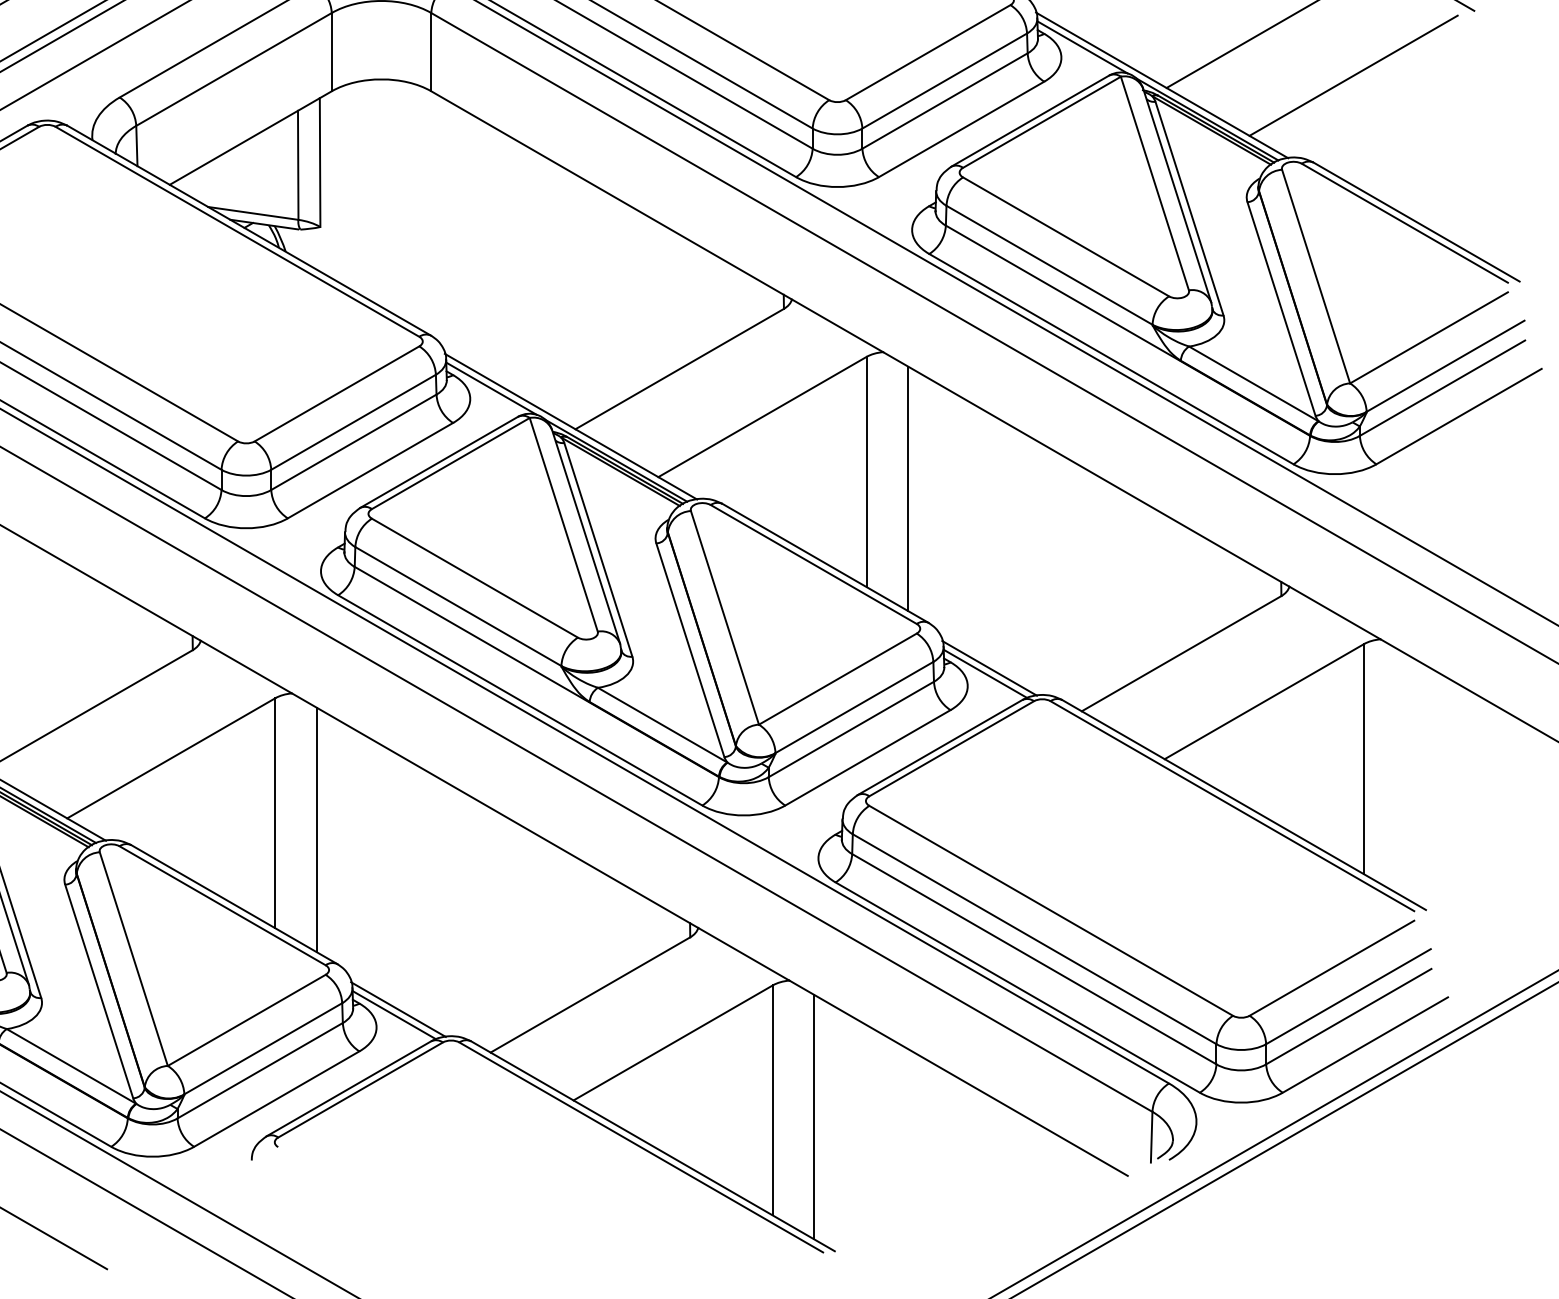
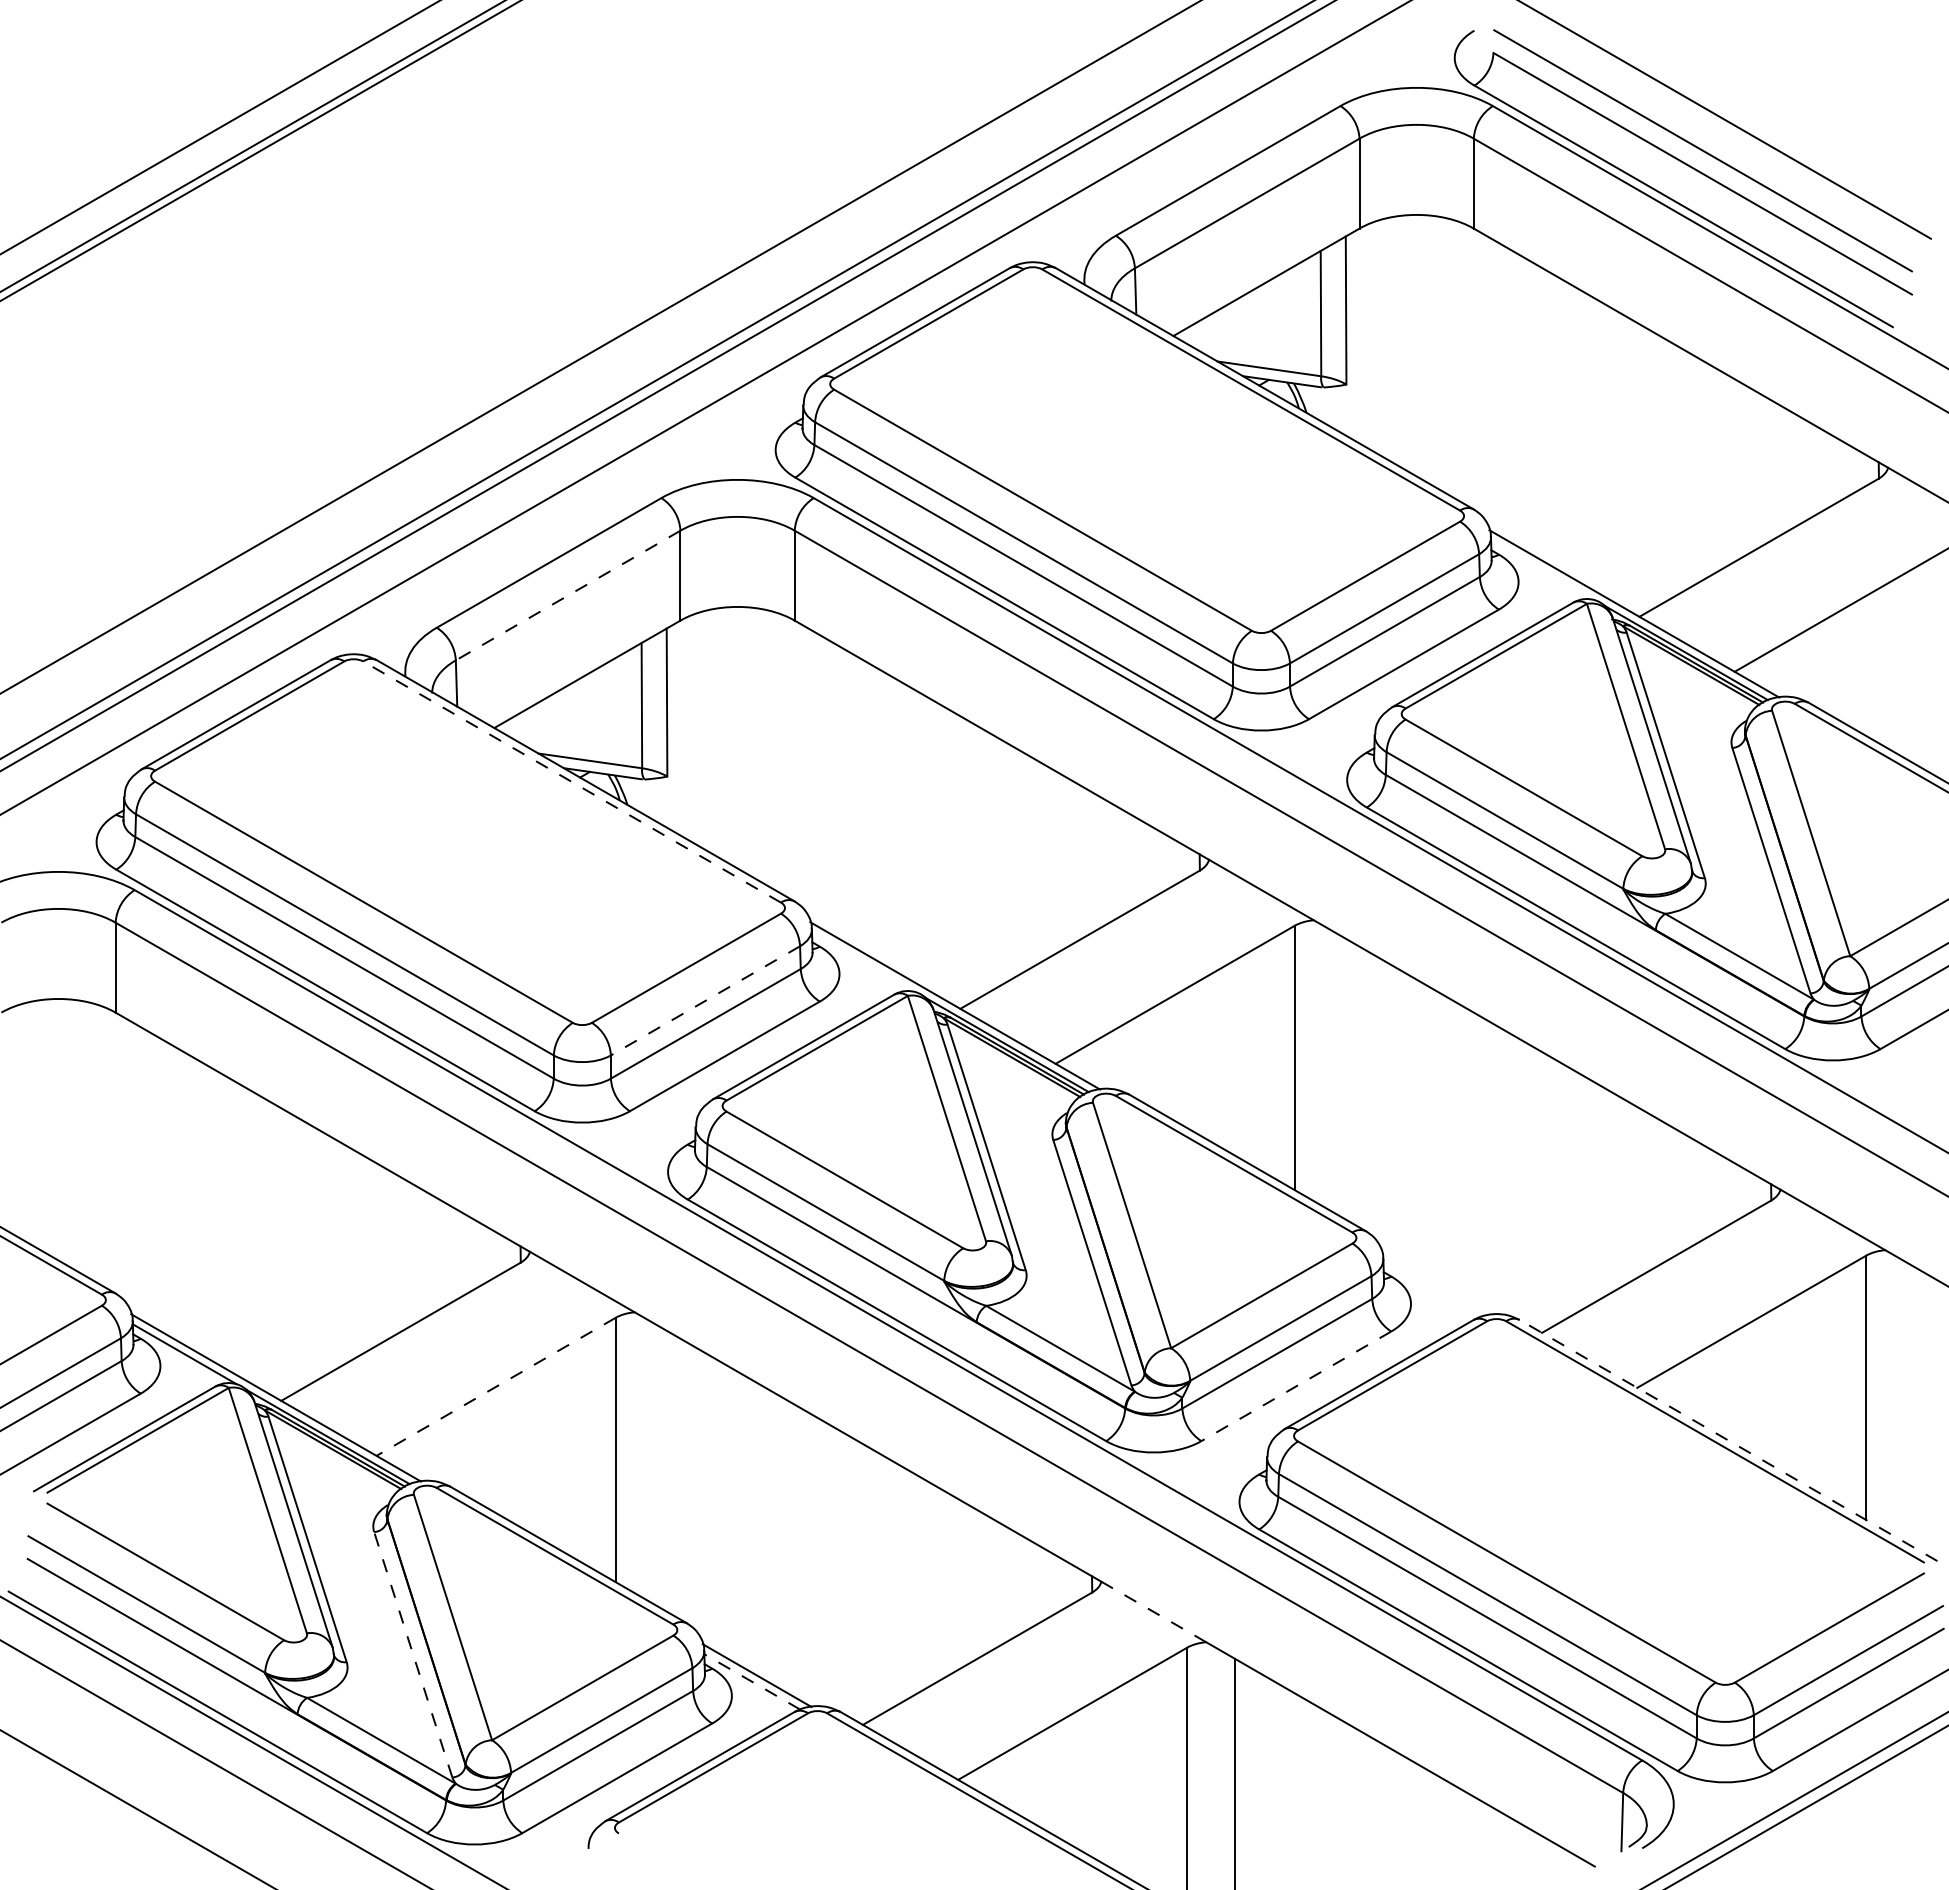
line: (1082, 47) -> (1542, 570), removed
line: (234, 69) -> (568, 595), solid -> dashed
line: (236, 231) -> (571, 781), solid -> dashed
line: (491, 388) -> (863, 962), removed
line: (353, 422) -> (705, 1001), solid -> dashed
line: (908, 488) -> (1342, 1076), removed
line: (989, 668) -> (1435, 1283), removed
line: (985, 673) -> (1431, 1289), removed
line: (868, 757) -> (1296, 1386), solid -> dashed
line: (170, 758) -> (495, 1387), solid -> dashed
line: (1244, 805) -> (1728, 1440), solid -> dashed
line: (317, 829) -> (663, 1468), removed
line: (743, 953) -> (1153, 1611), solid -> dashed
line: (99, 991) -> (413, 1654), solid -> dashed
line: (393, 1014) -> (751, 1681), solid -> dashed

